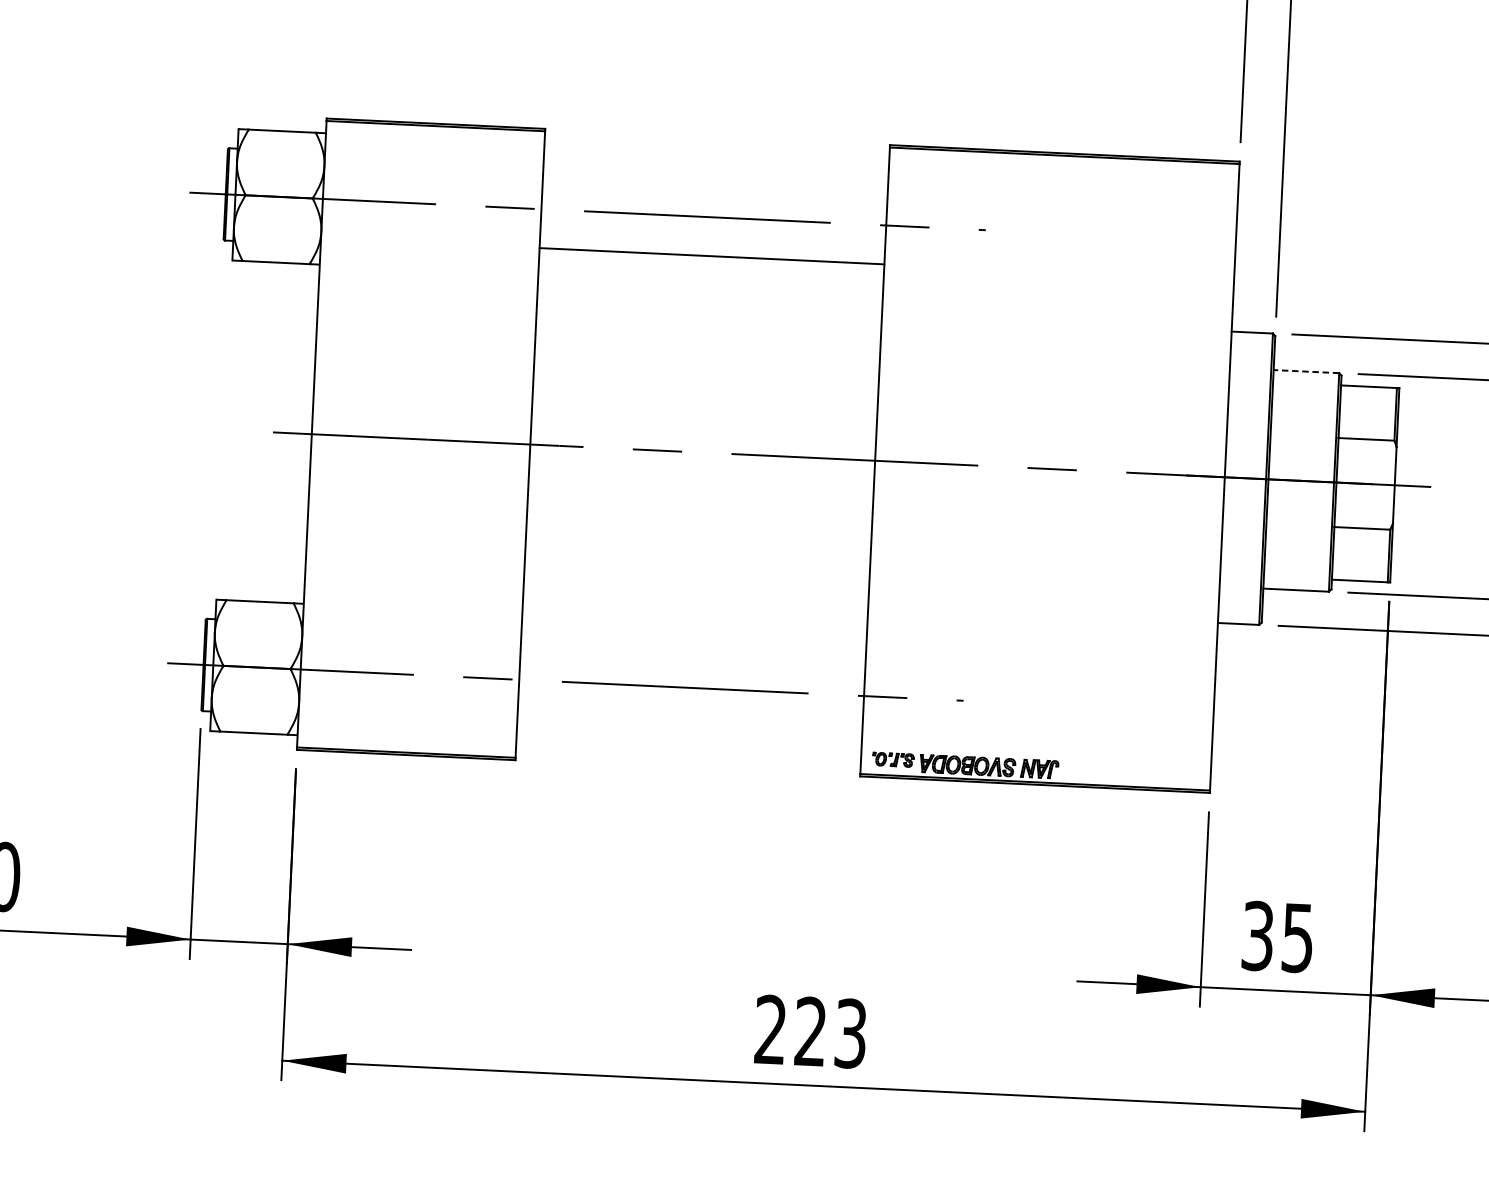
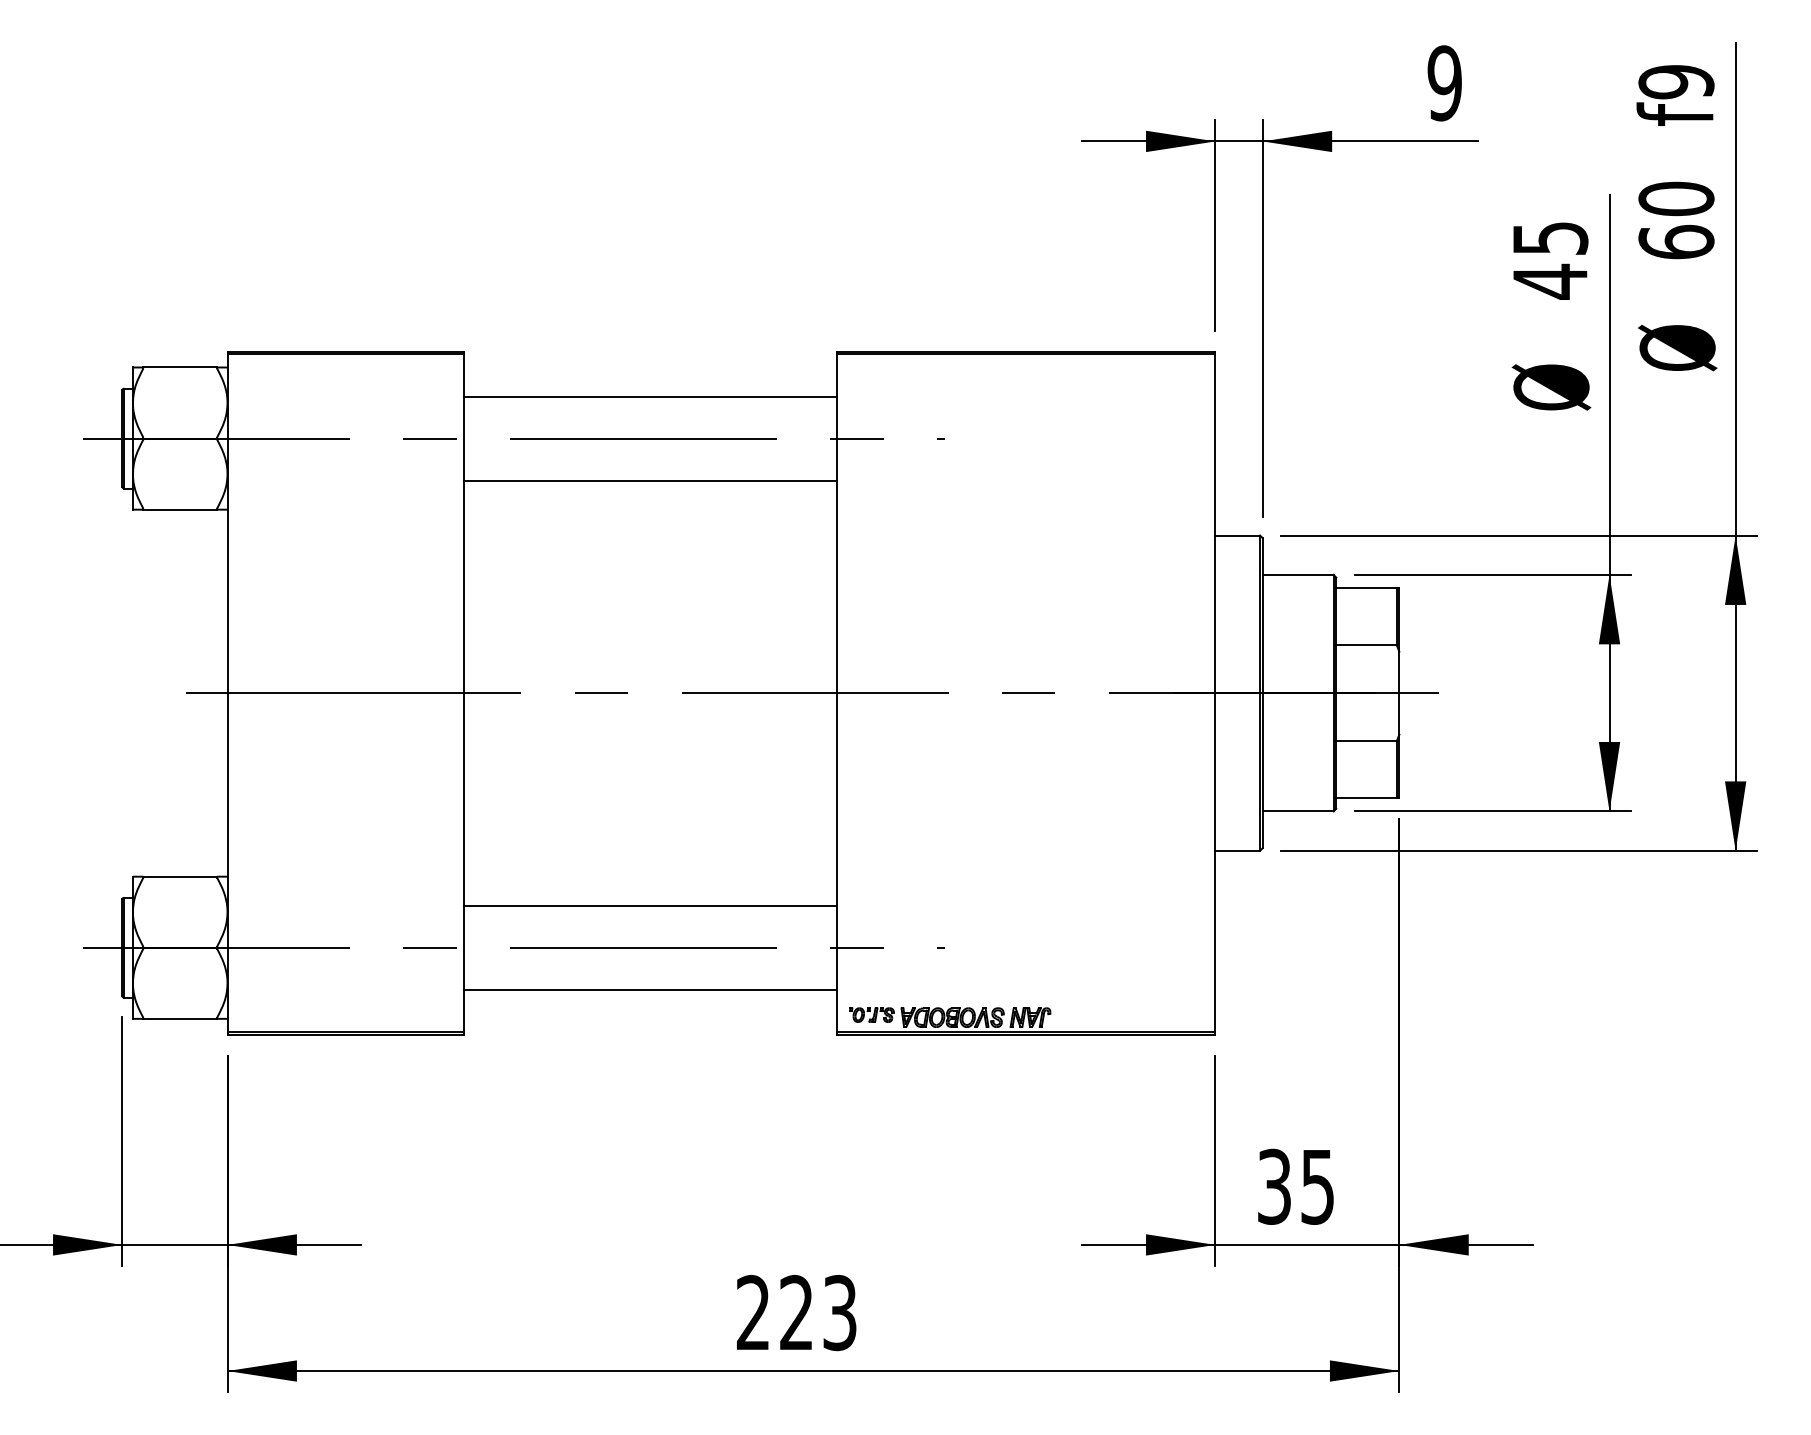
line: (715, 178) -> (650, 396), added
line: (1305, 371) -> (1297, 574), dashed -> solid
line: (693, 648) -> (650, 905), added
line: (689, 726) -> (650, 989), added

